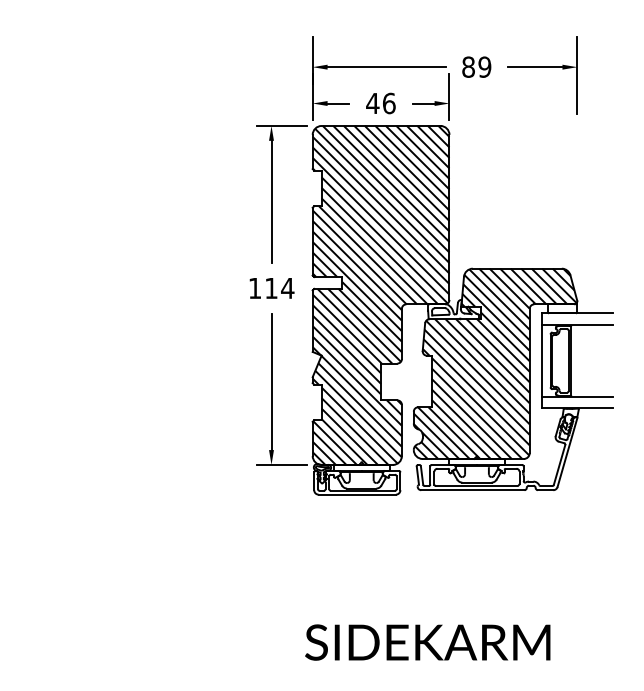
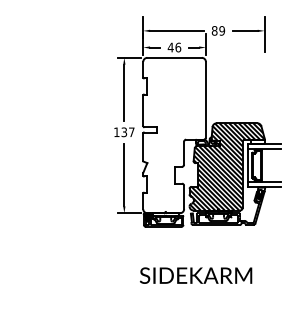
text: (278, 288) -> (127, 132), 114 -> 137
hatch: (380, 295) -> (174, 135), removed
text: (428, 642) -> (196, 275), moved

